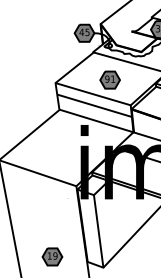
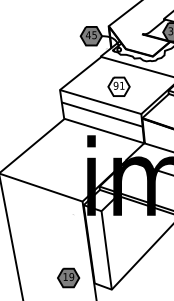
fill: (110, 79) -> (119, 86), removed
part: (52, 256) -> (68, 277), moved

